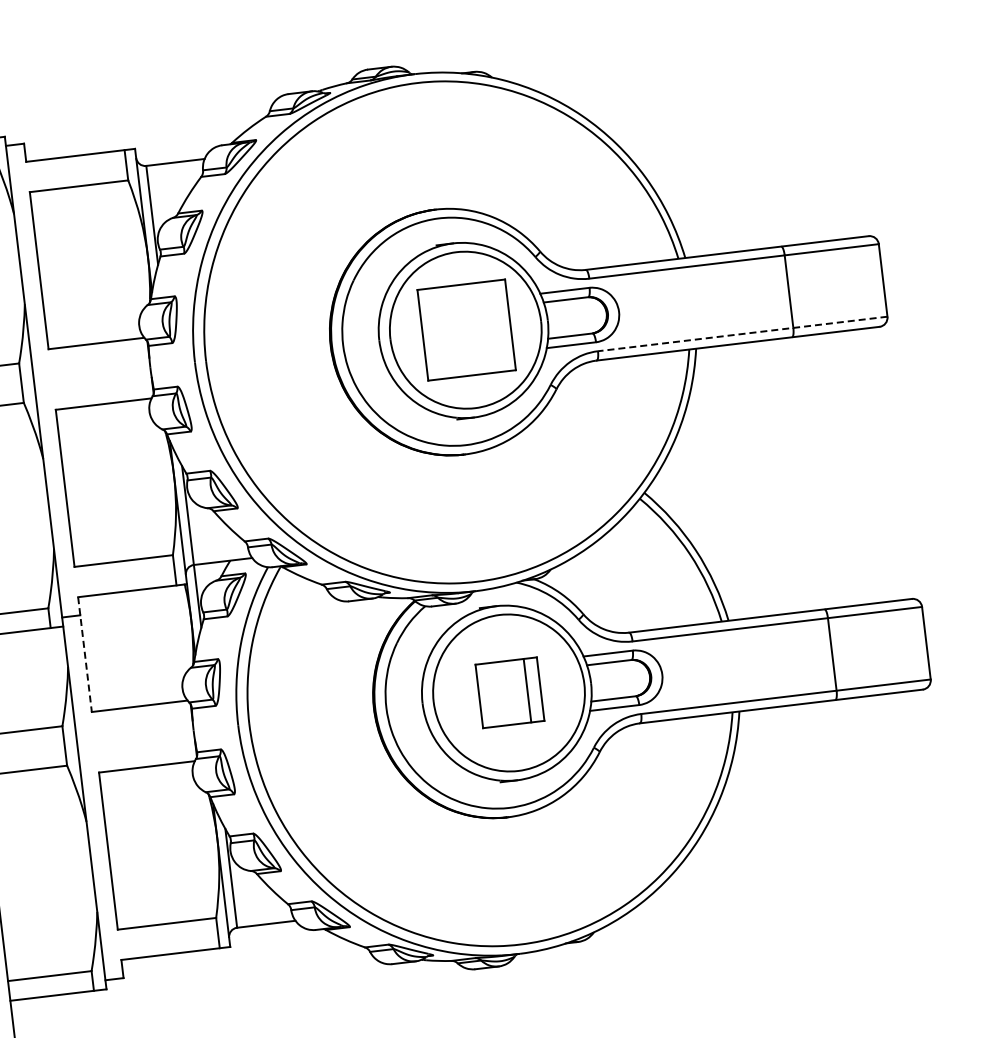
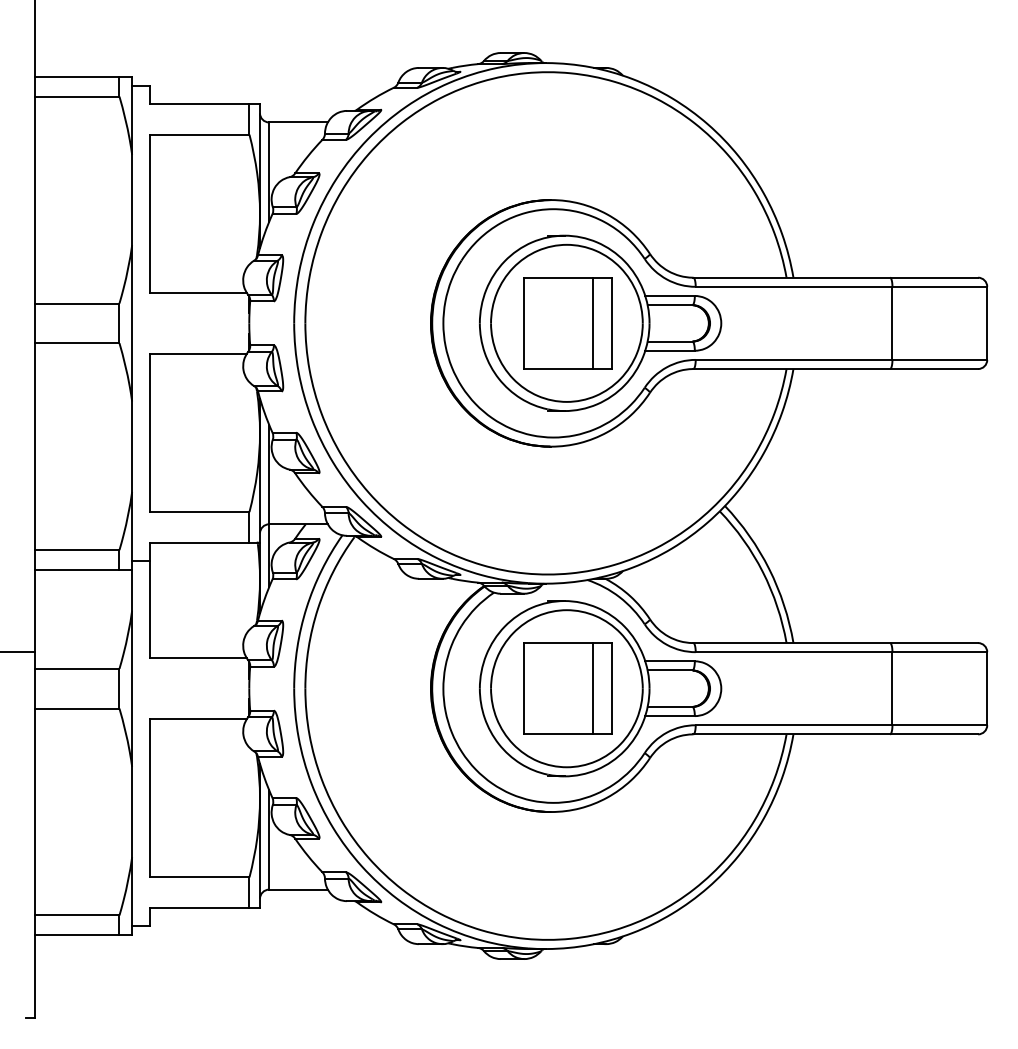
line: (492, 327) -> (593, 323), added
line: (742, 333) -> (841, 359), dashed -> solid
line: (85, 654) -> (150, 600), dashed -> solid
part: (509, 692) -> (567, 688), size x1.43

